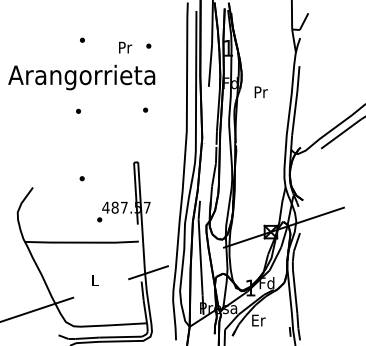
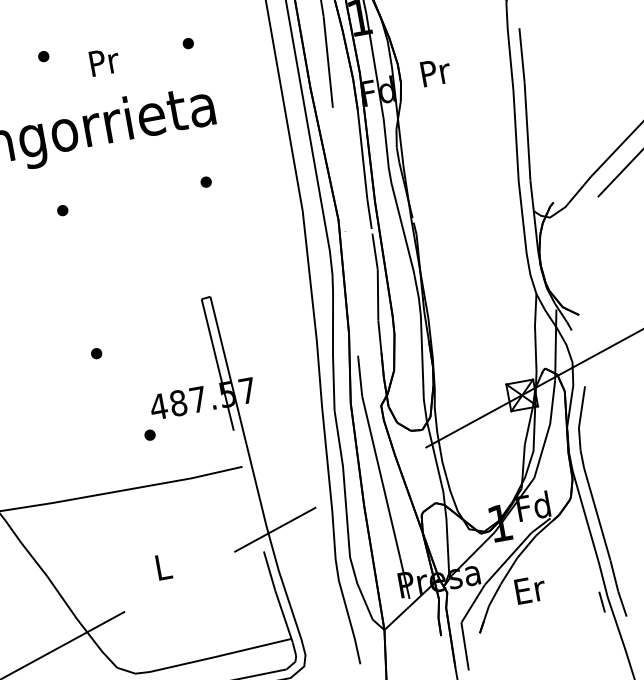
text: (125, 47) -> (104, 61), moved
text: (260, 92) -> (434, 73), moved

